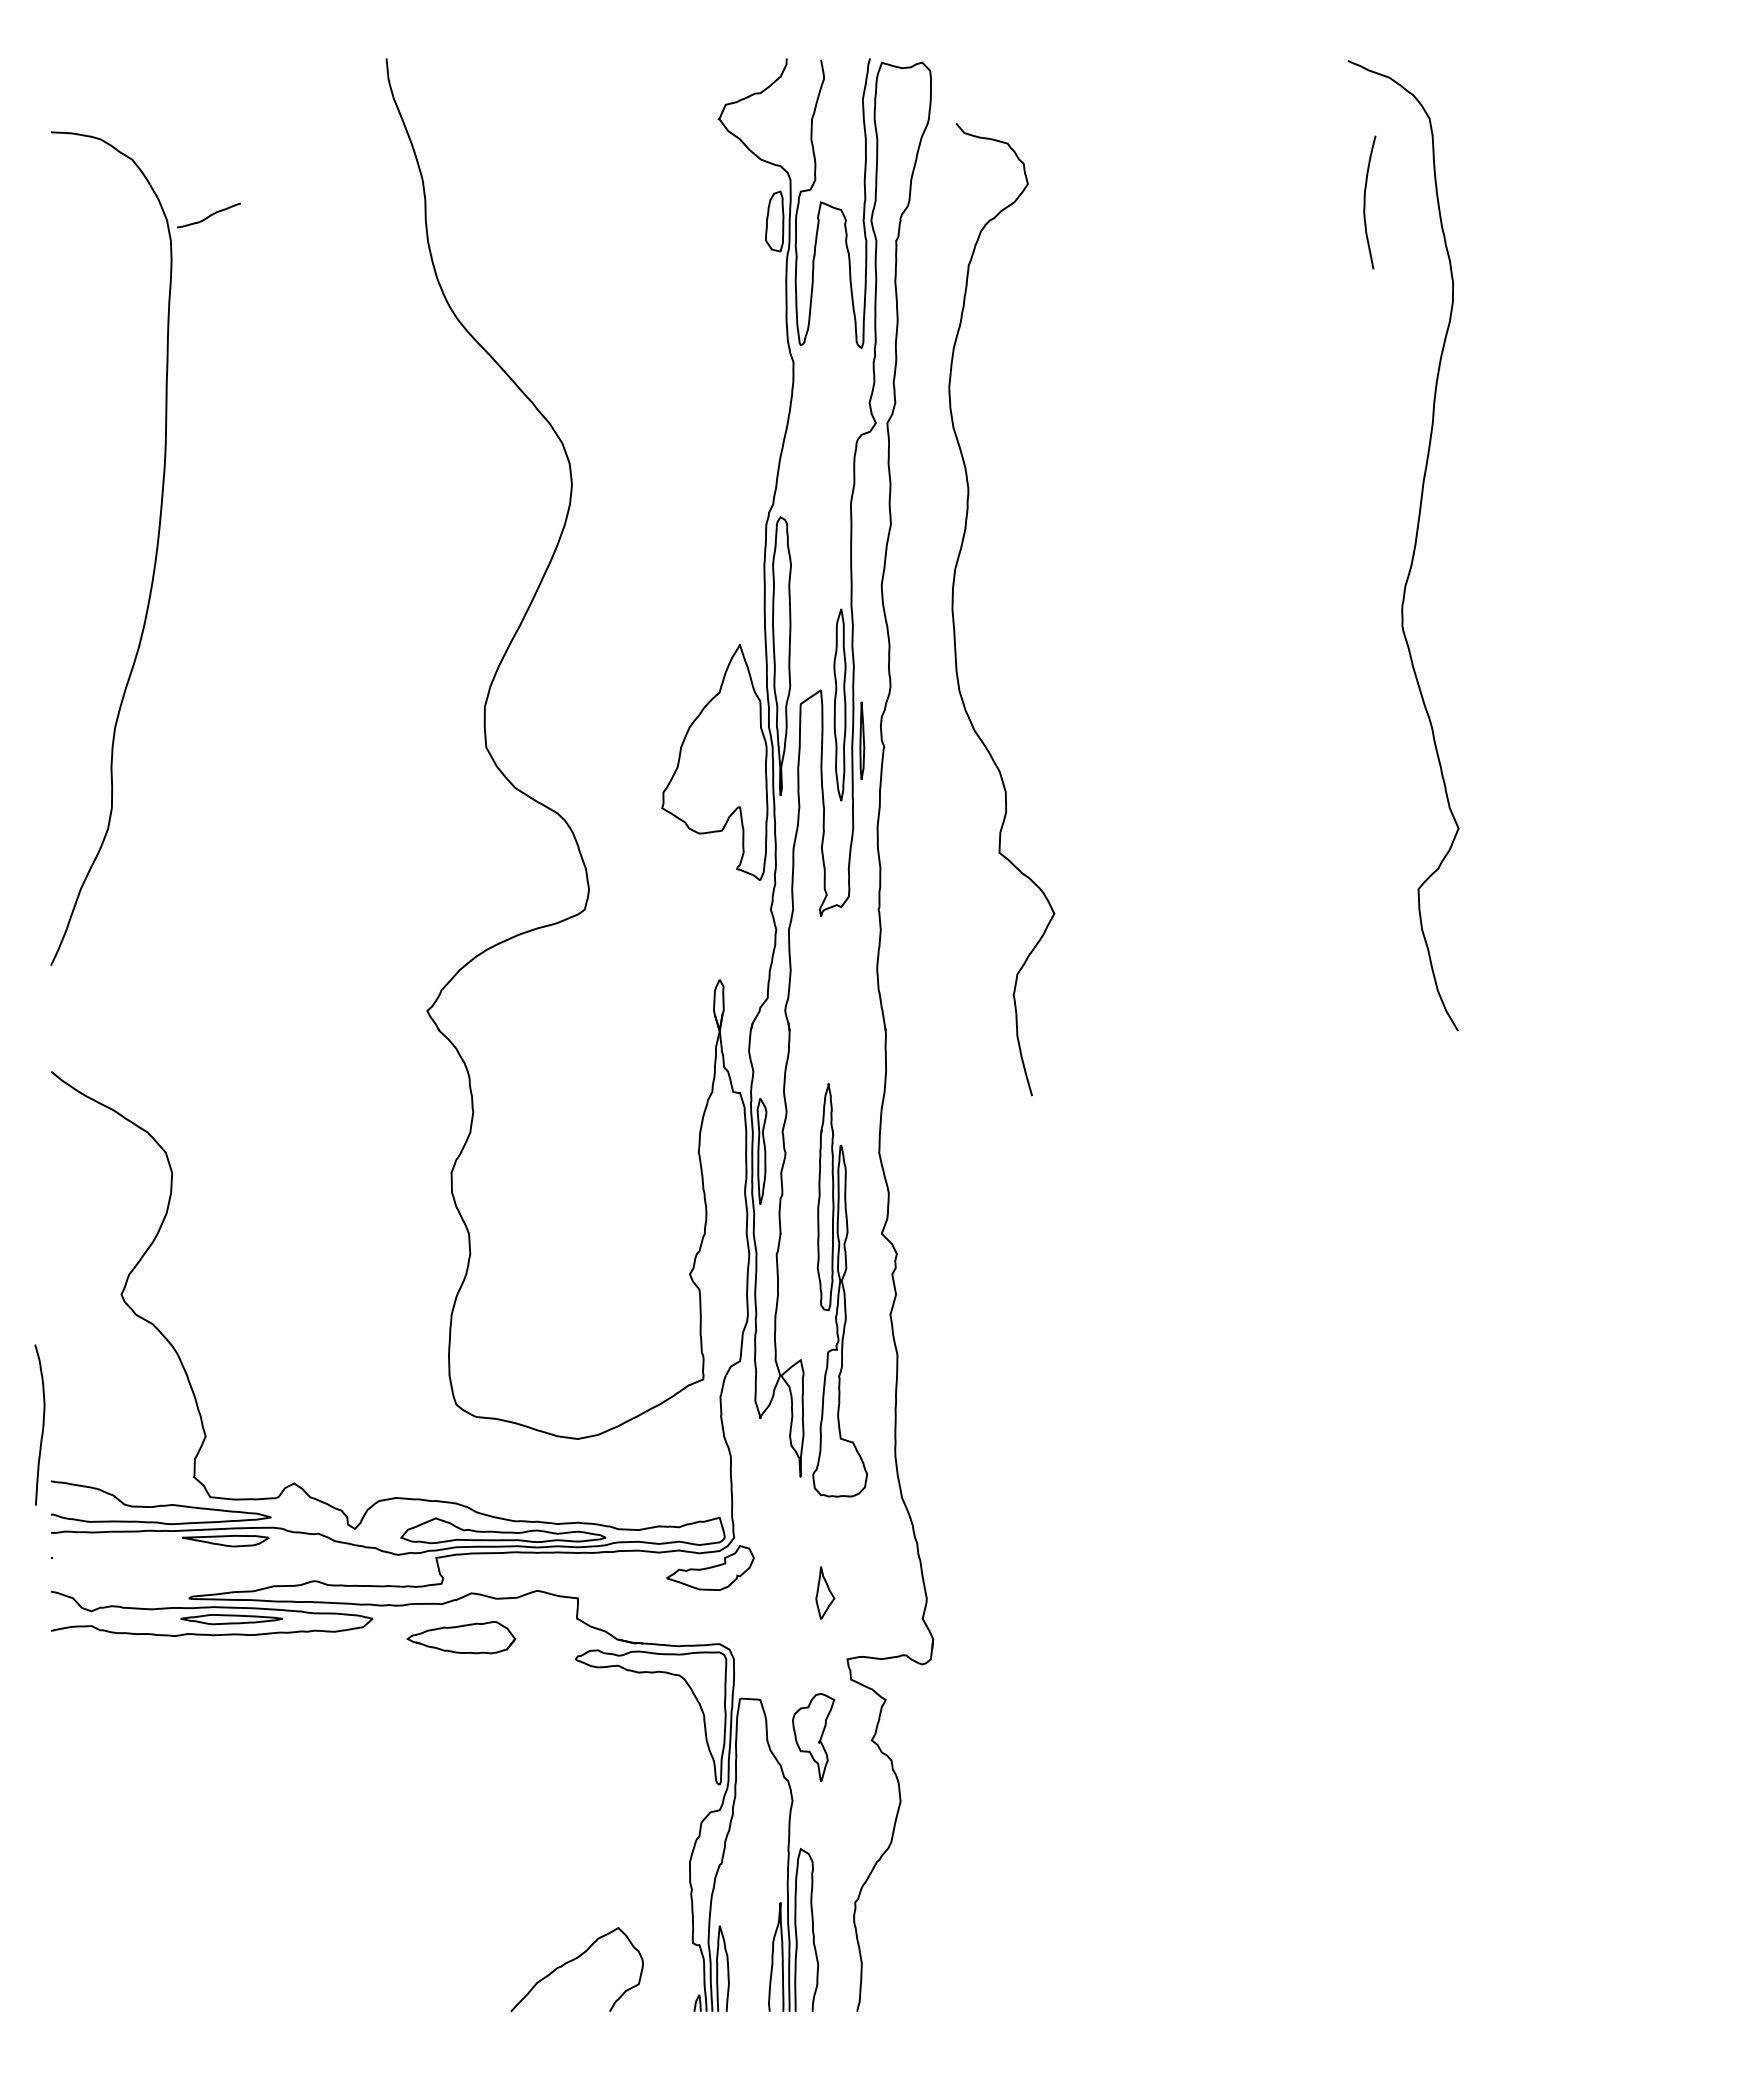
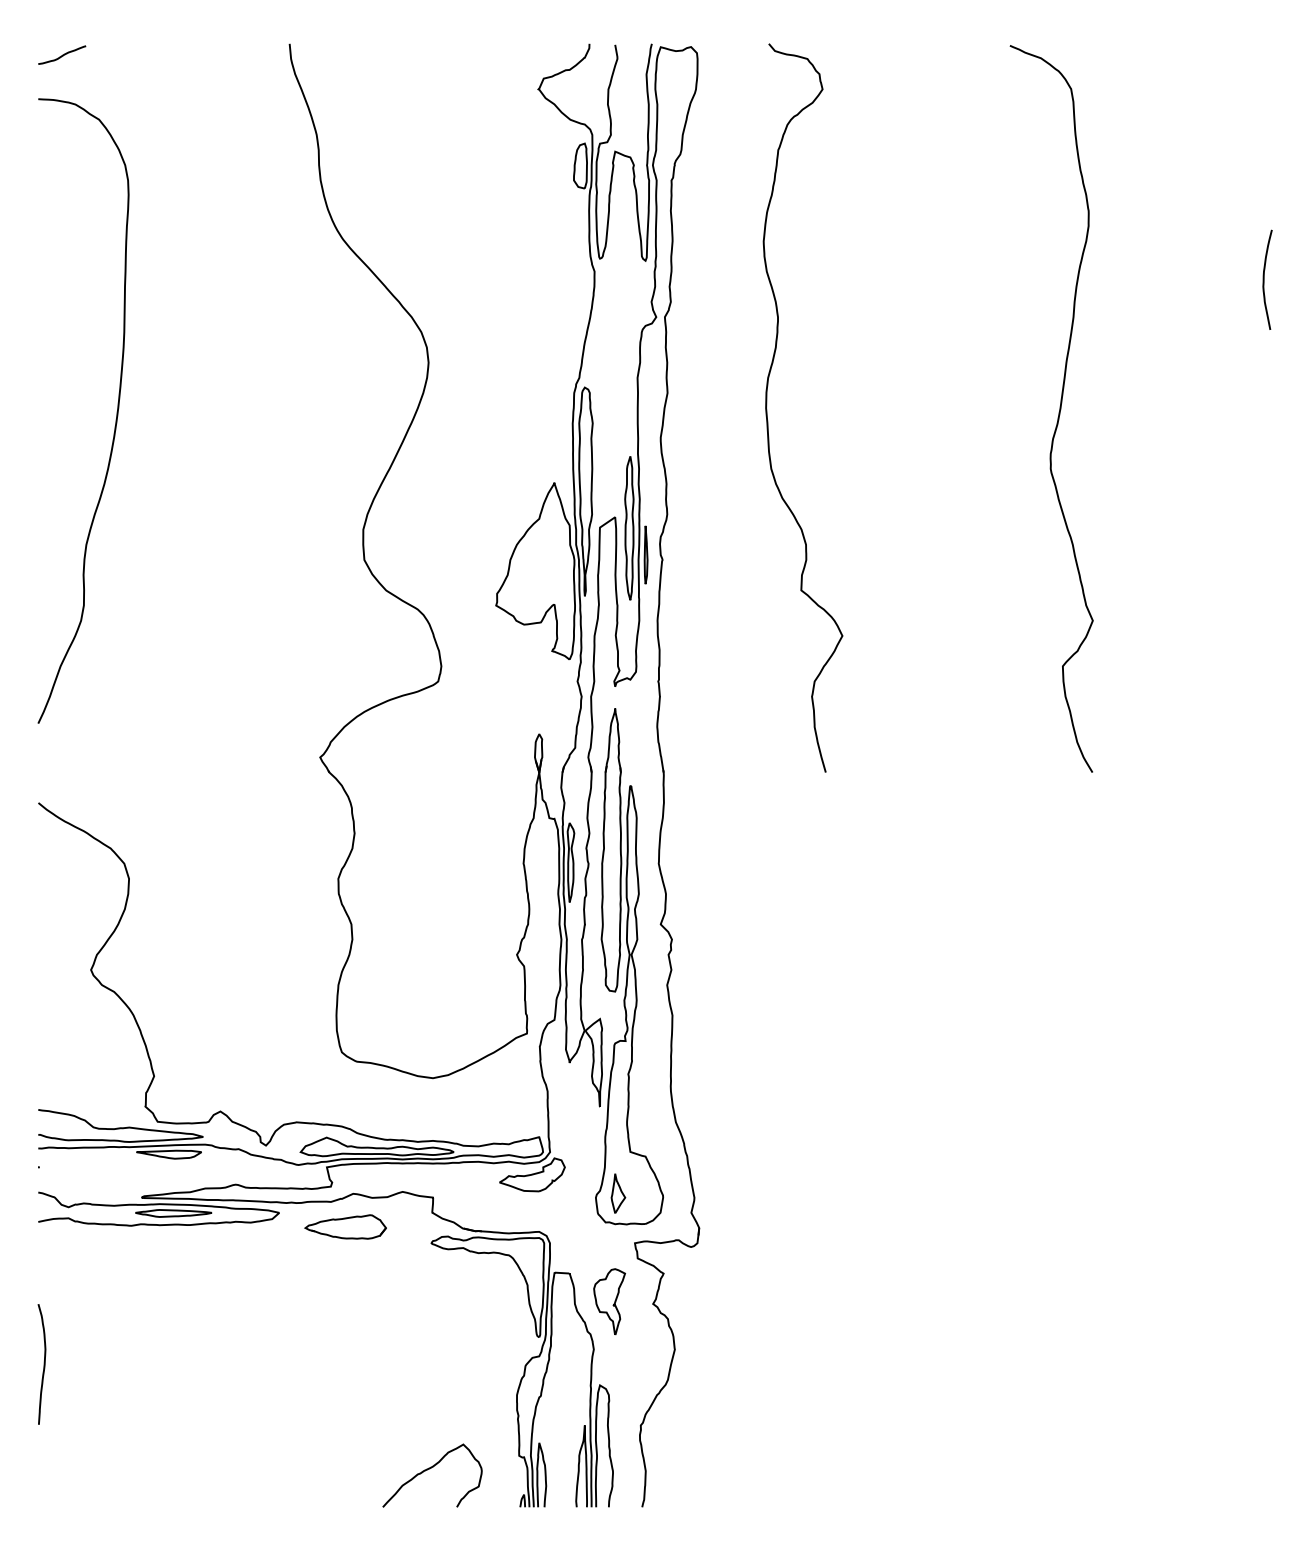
curve: (1365, 202) -> (1264, 279), moved
curve: (208, 215) -> (61, 55), moved
curve: (954, 618) -> (767, 414), moved
part: (839, 1290) -> (629, 966), size x1.67
curve: (42, 1424) -> (43, 1363), moved

